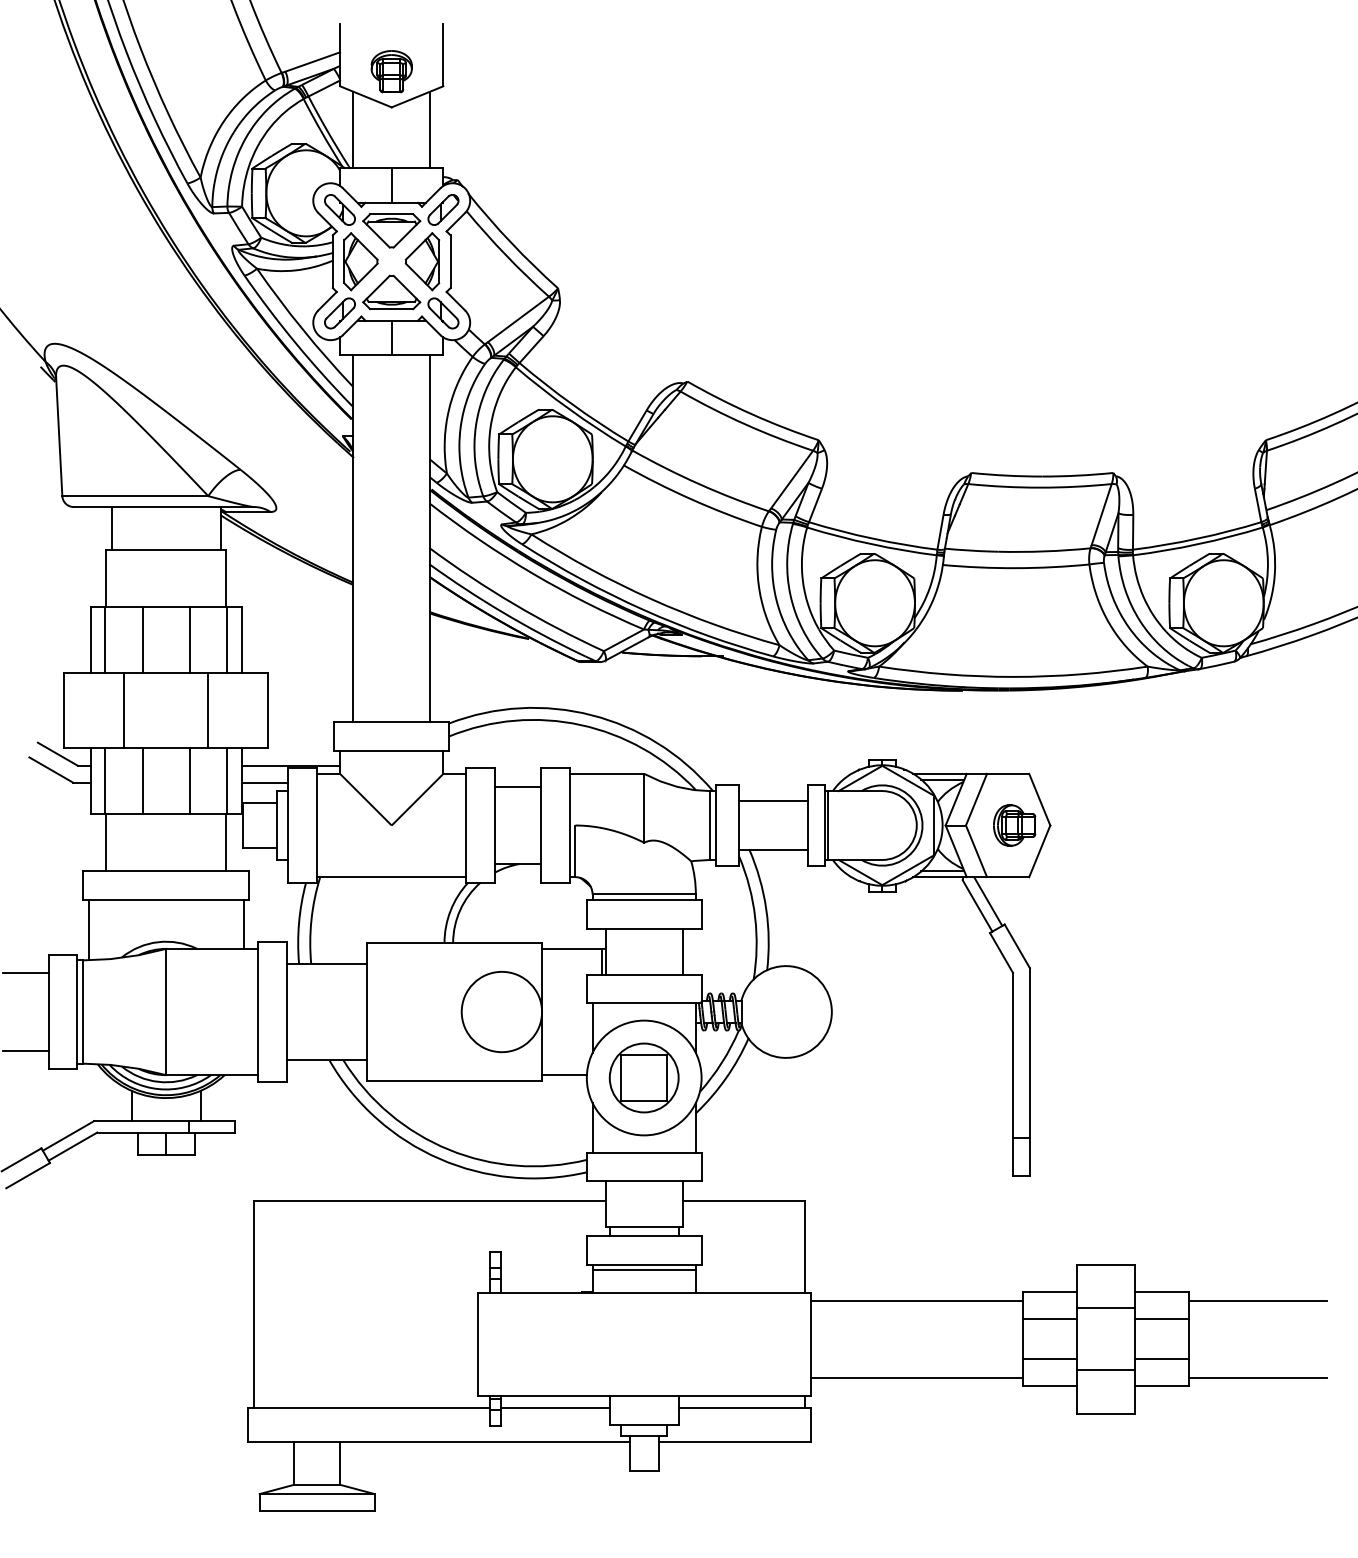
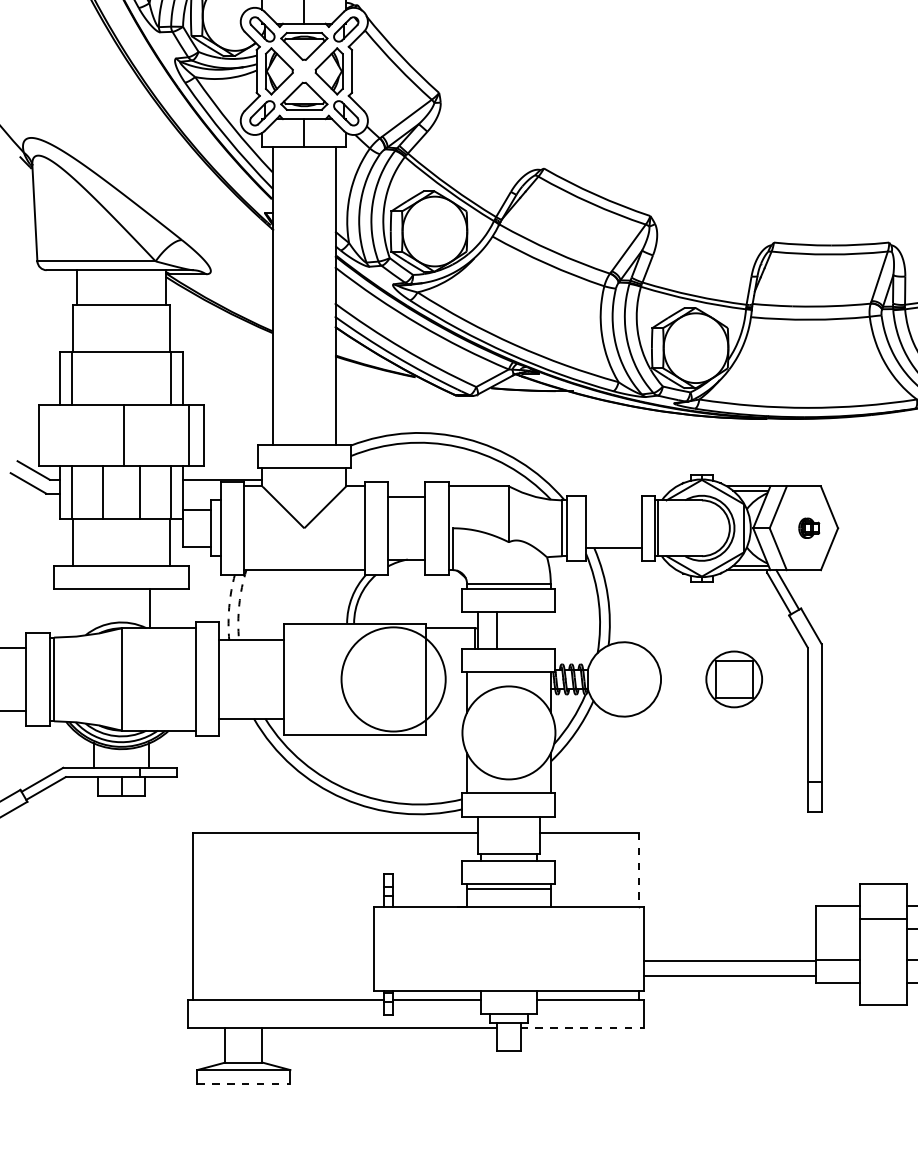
line: (142, 640) -> (102, 378), removed
line: (189, 640) -> (140, 378), removed
line: (124, 710) -> (124, 435), moved
line: (208, 710) -> (189, 435), moved
line: (264, 782) -> (201, 493), removed
line: (772, 800) -> (612, 508), removed
part: (1014, 825) -> (809, 528), size x0.6
arc: (311, 919) -> (239, 604), solid -> dashed
arc: (299, 923) -> (229, 607), solid -> dashed
line: (243, 924) -> (149, 608), moved
line: (88, 930) -> (58, 613), removed
line: (682, 951) -> (497, 630), moved
circle: (501, 1011) -> (393, 679), size x1.6
line: (564, 1075) -> (444, 730), removed
part: (643, 1077) -> (733, 679), moved
line: (804, 1247) -> (638, 870), solid -> dashed
line: (916, 1300) -> (729, 961), moved
line: (1049, 1319) -> (837, 928), removed
line: (1105, 1370) -> (882, 969), removed
line: (735, 1442) -> (582, 1028), solid -> dashed
line: (317, 1511) -> (244, 1084), solid -> dashed

